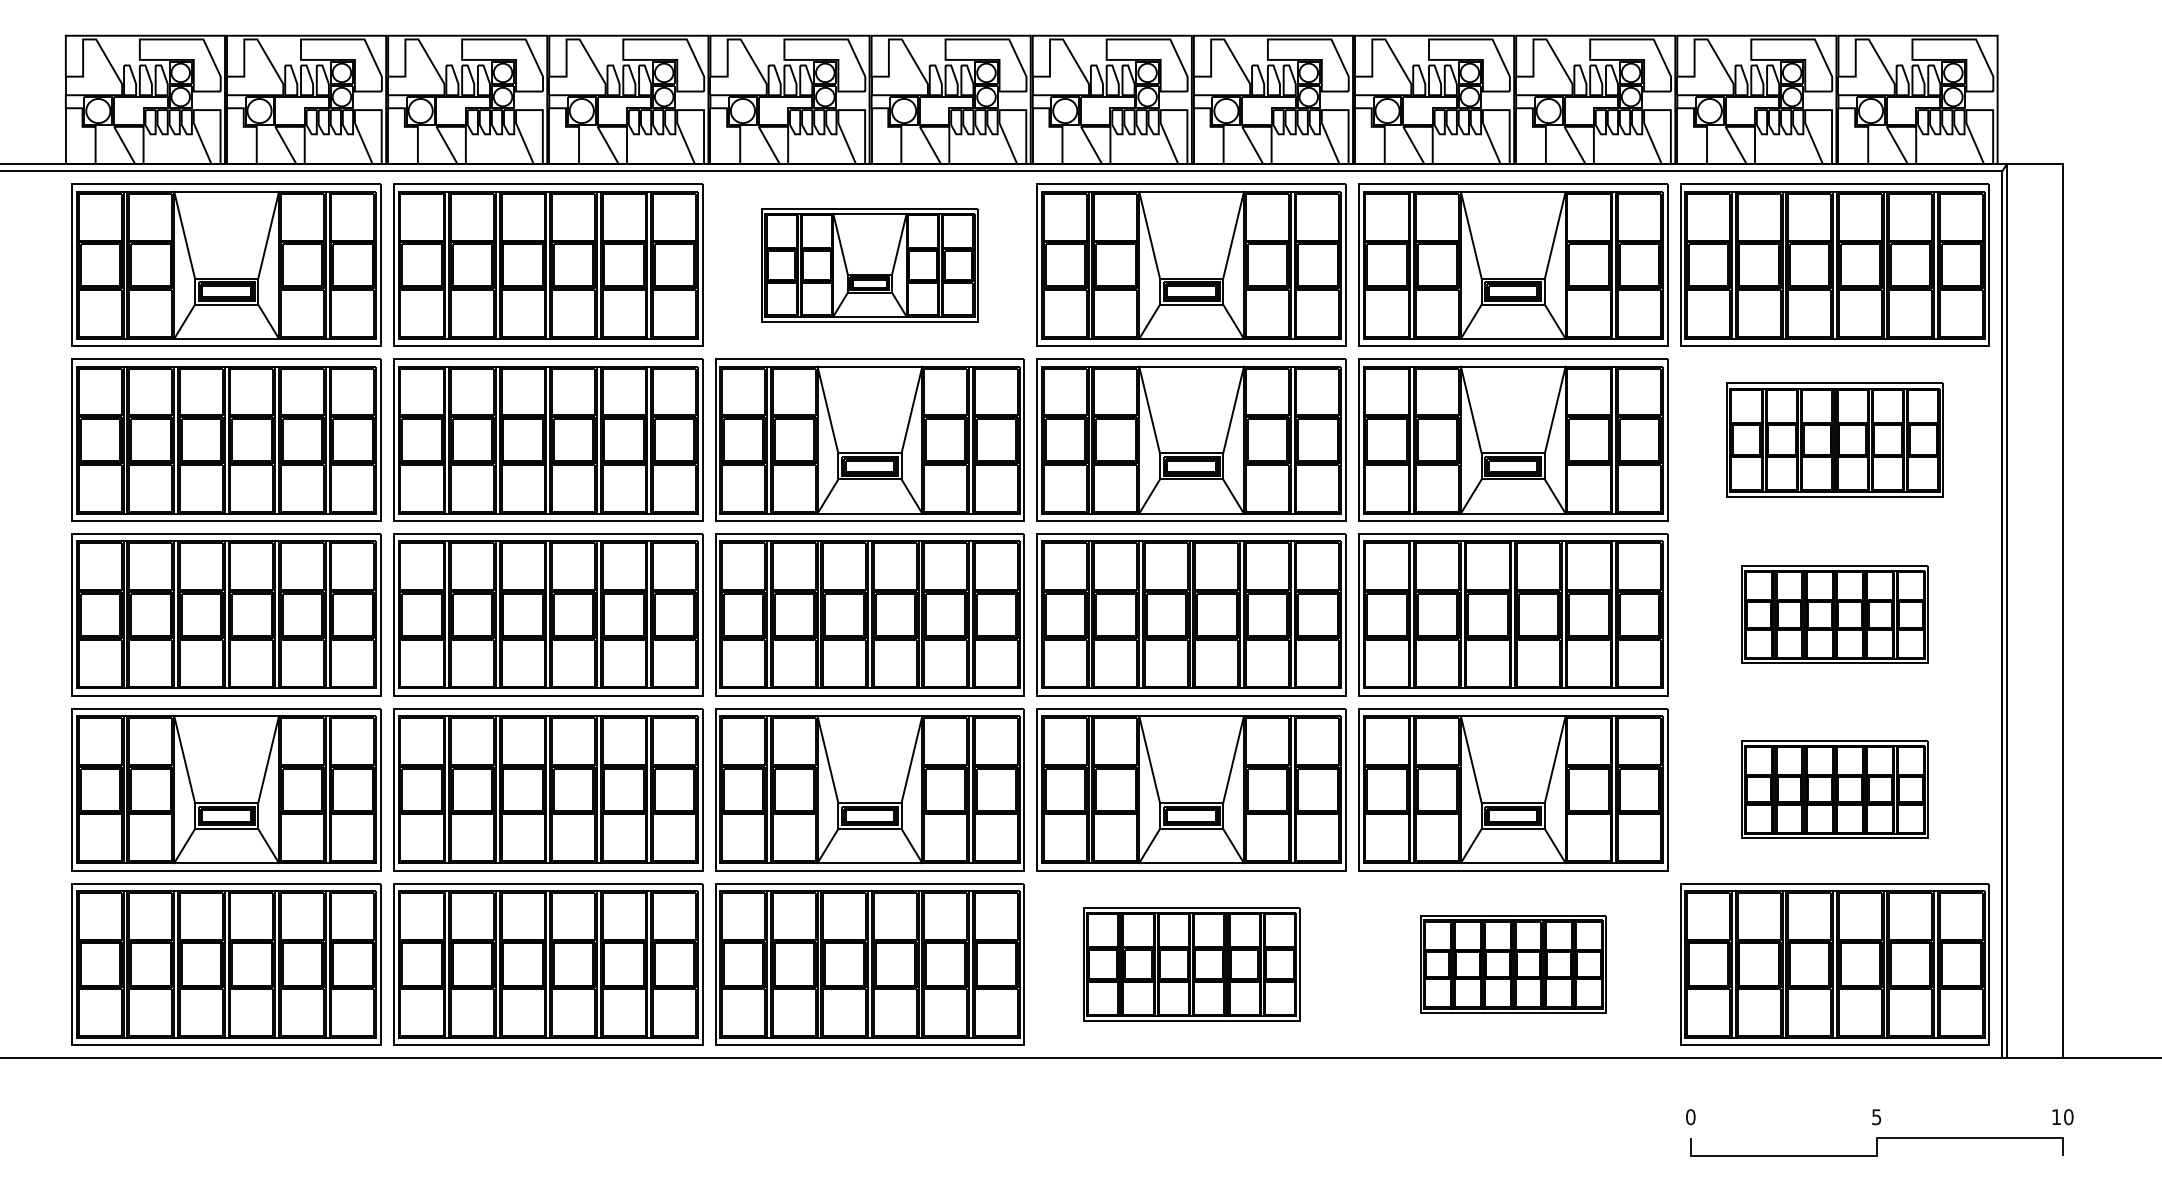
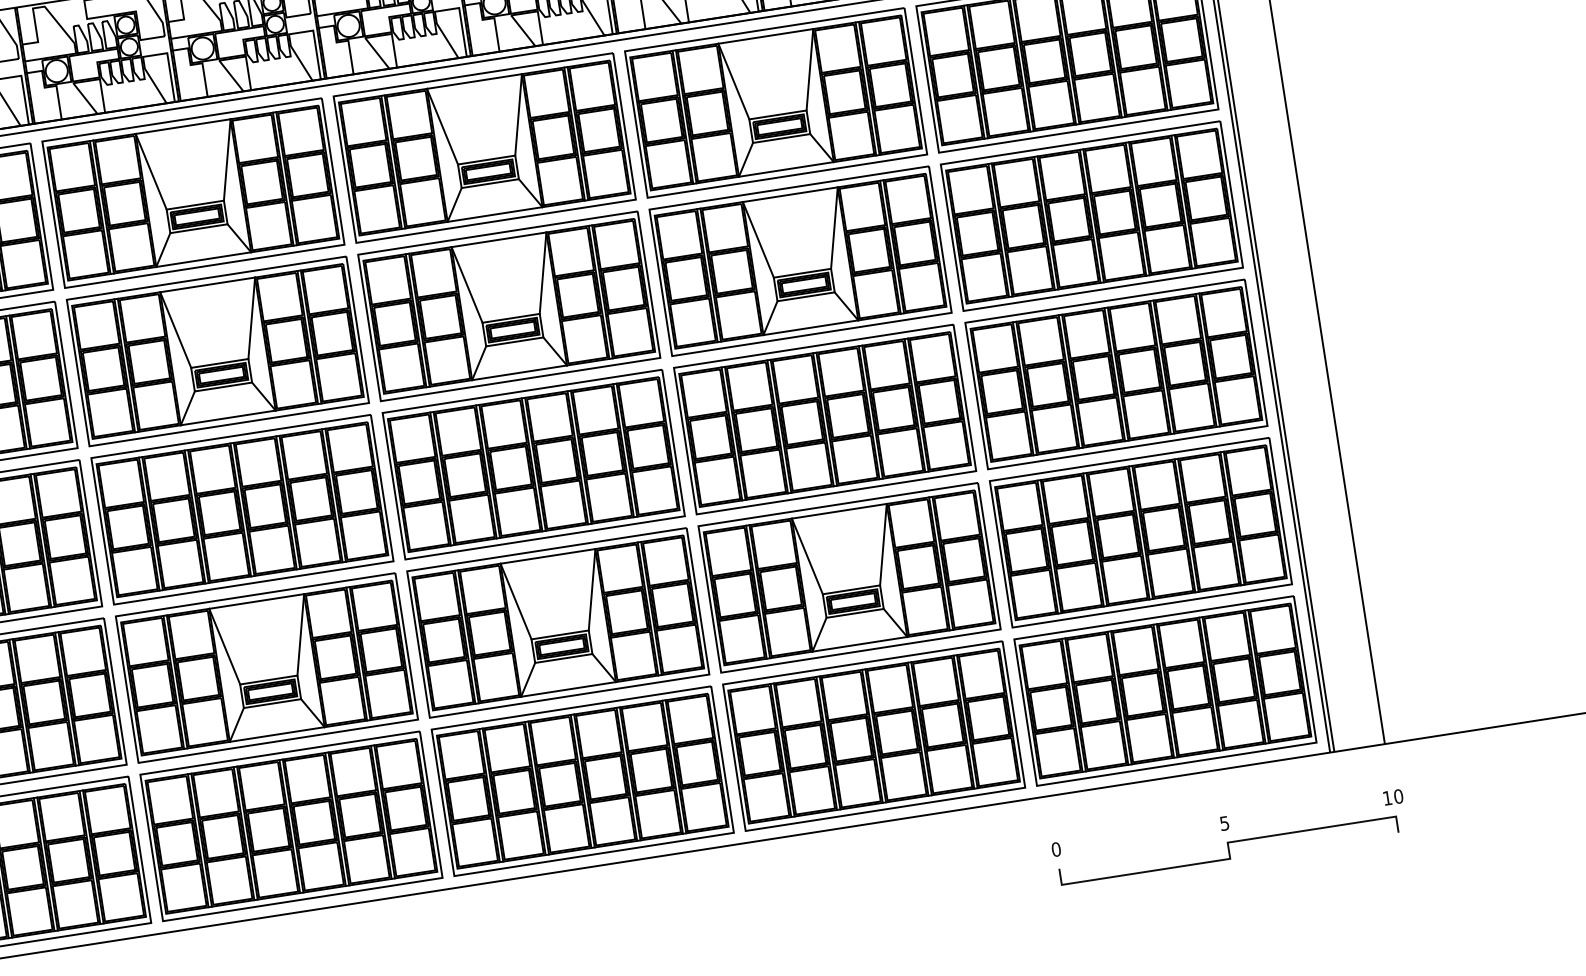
part: (869, 264) -> (192, 192), size x1.43
part: (1834, 439) -> (1091, 215), size x1.43
part: (1834, 614) -> (1115, 374), size x1.67
part: (1834, 789) -> (1140, 532), size x1.67
part: (1191, 964) -> (582, 781), size x1.43
part: (1513, 964) -> (874, 736), size x1.67

